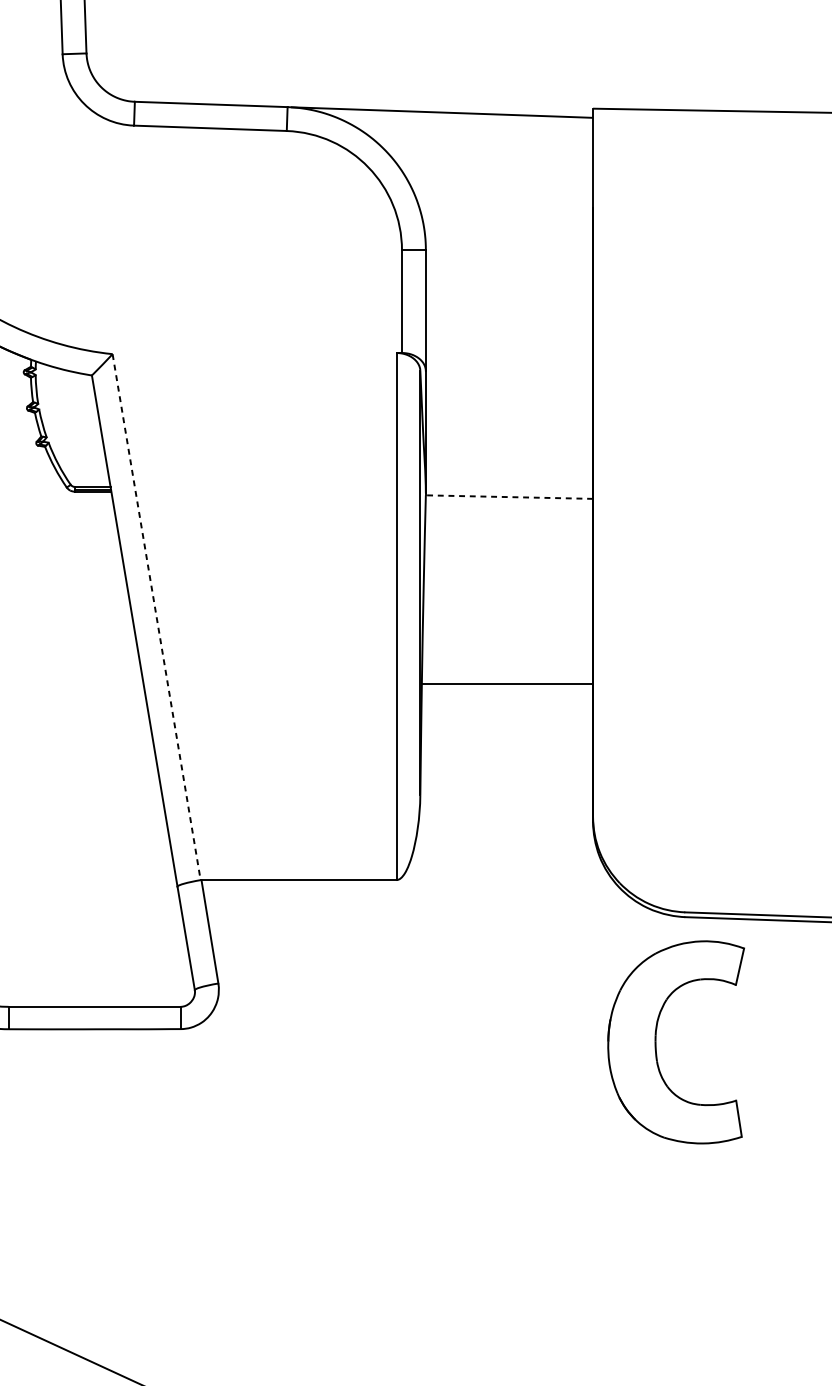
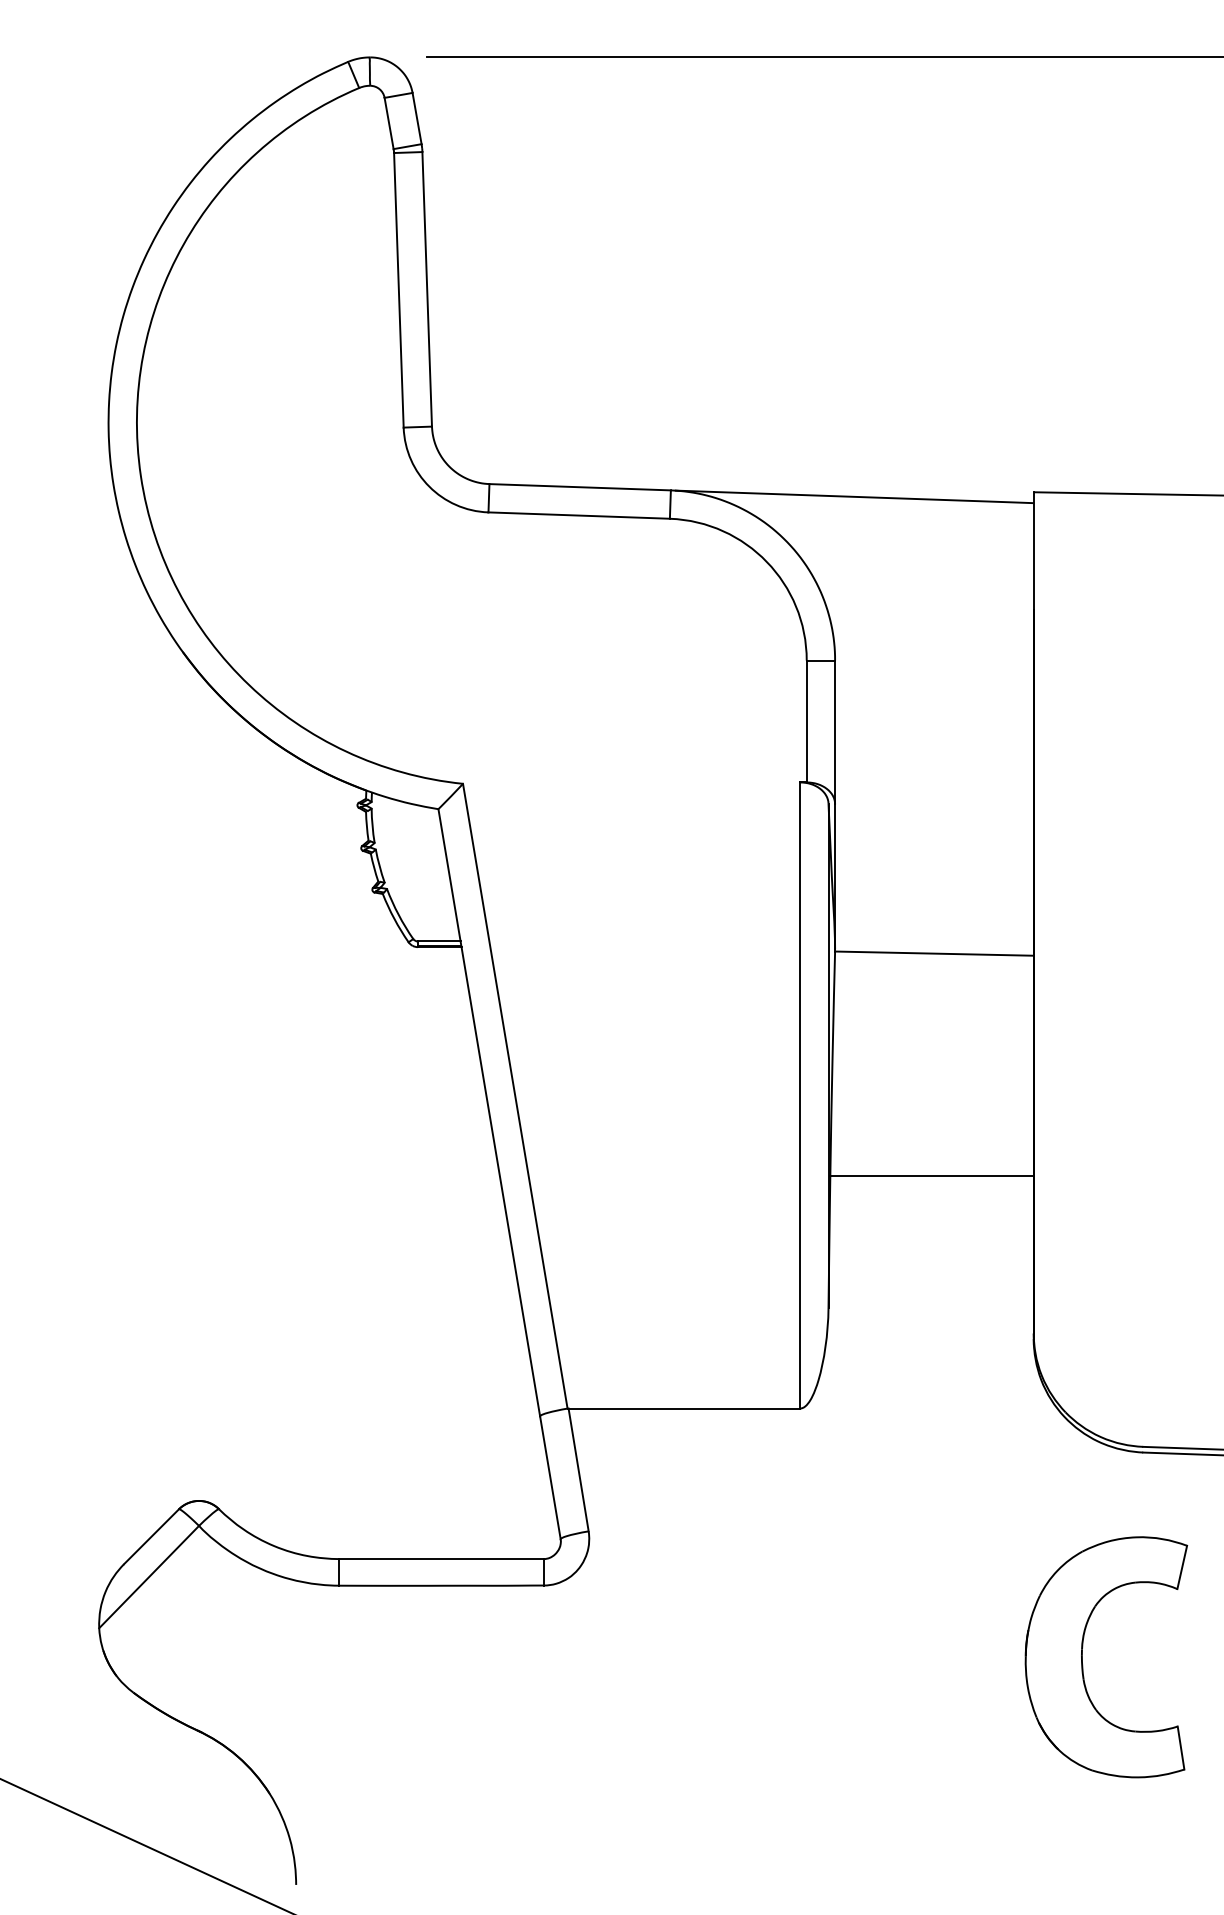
line: (508, 497) -> (933, 953), dashed -> solid
line: (156, 617) -> (515, 1096), dashed -> solid
part: (656, 1042) -> (1082, 1657), moved

